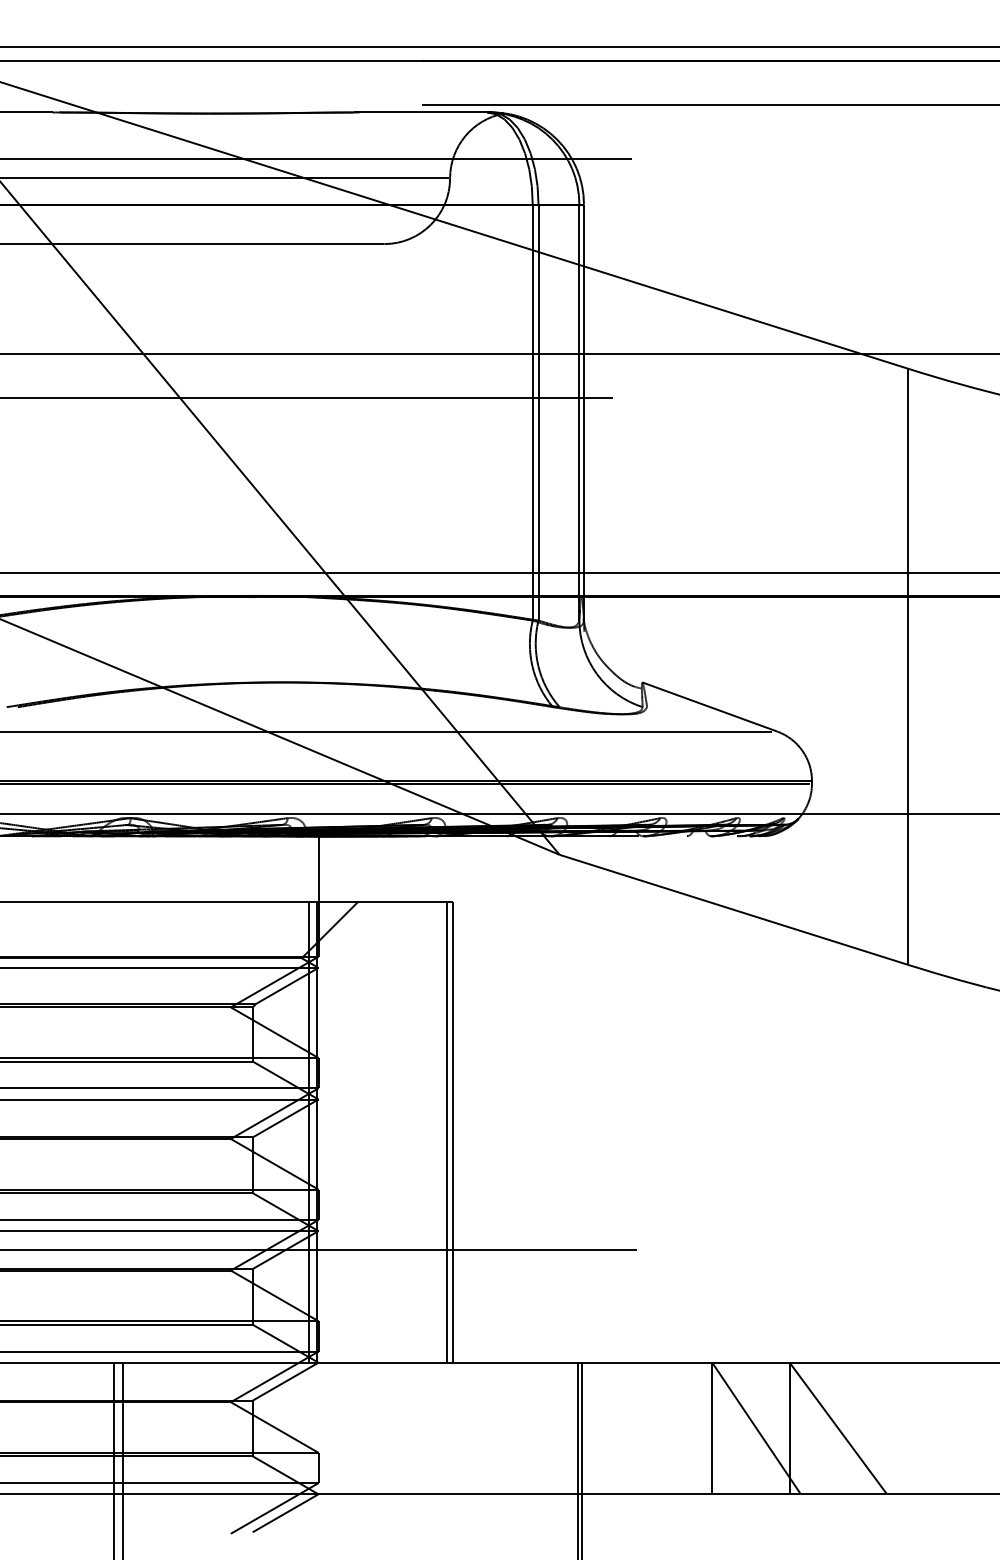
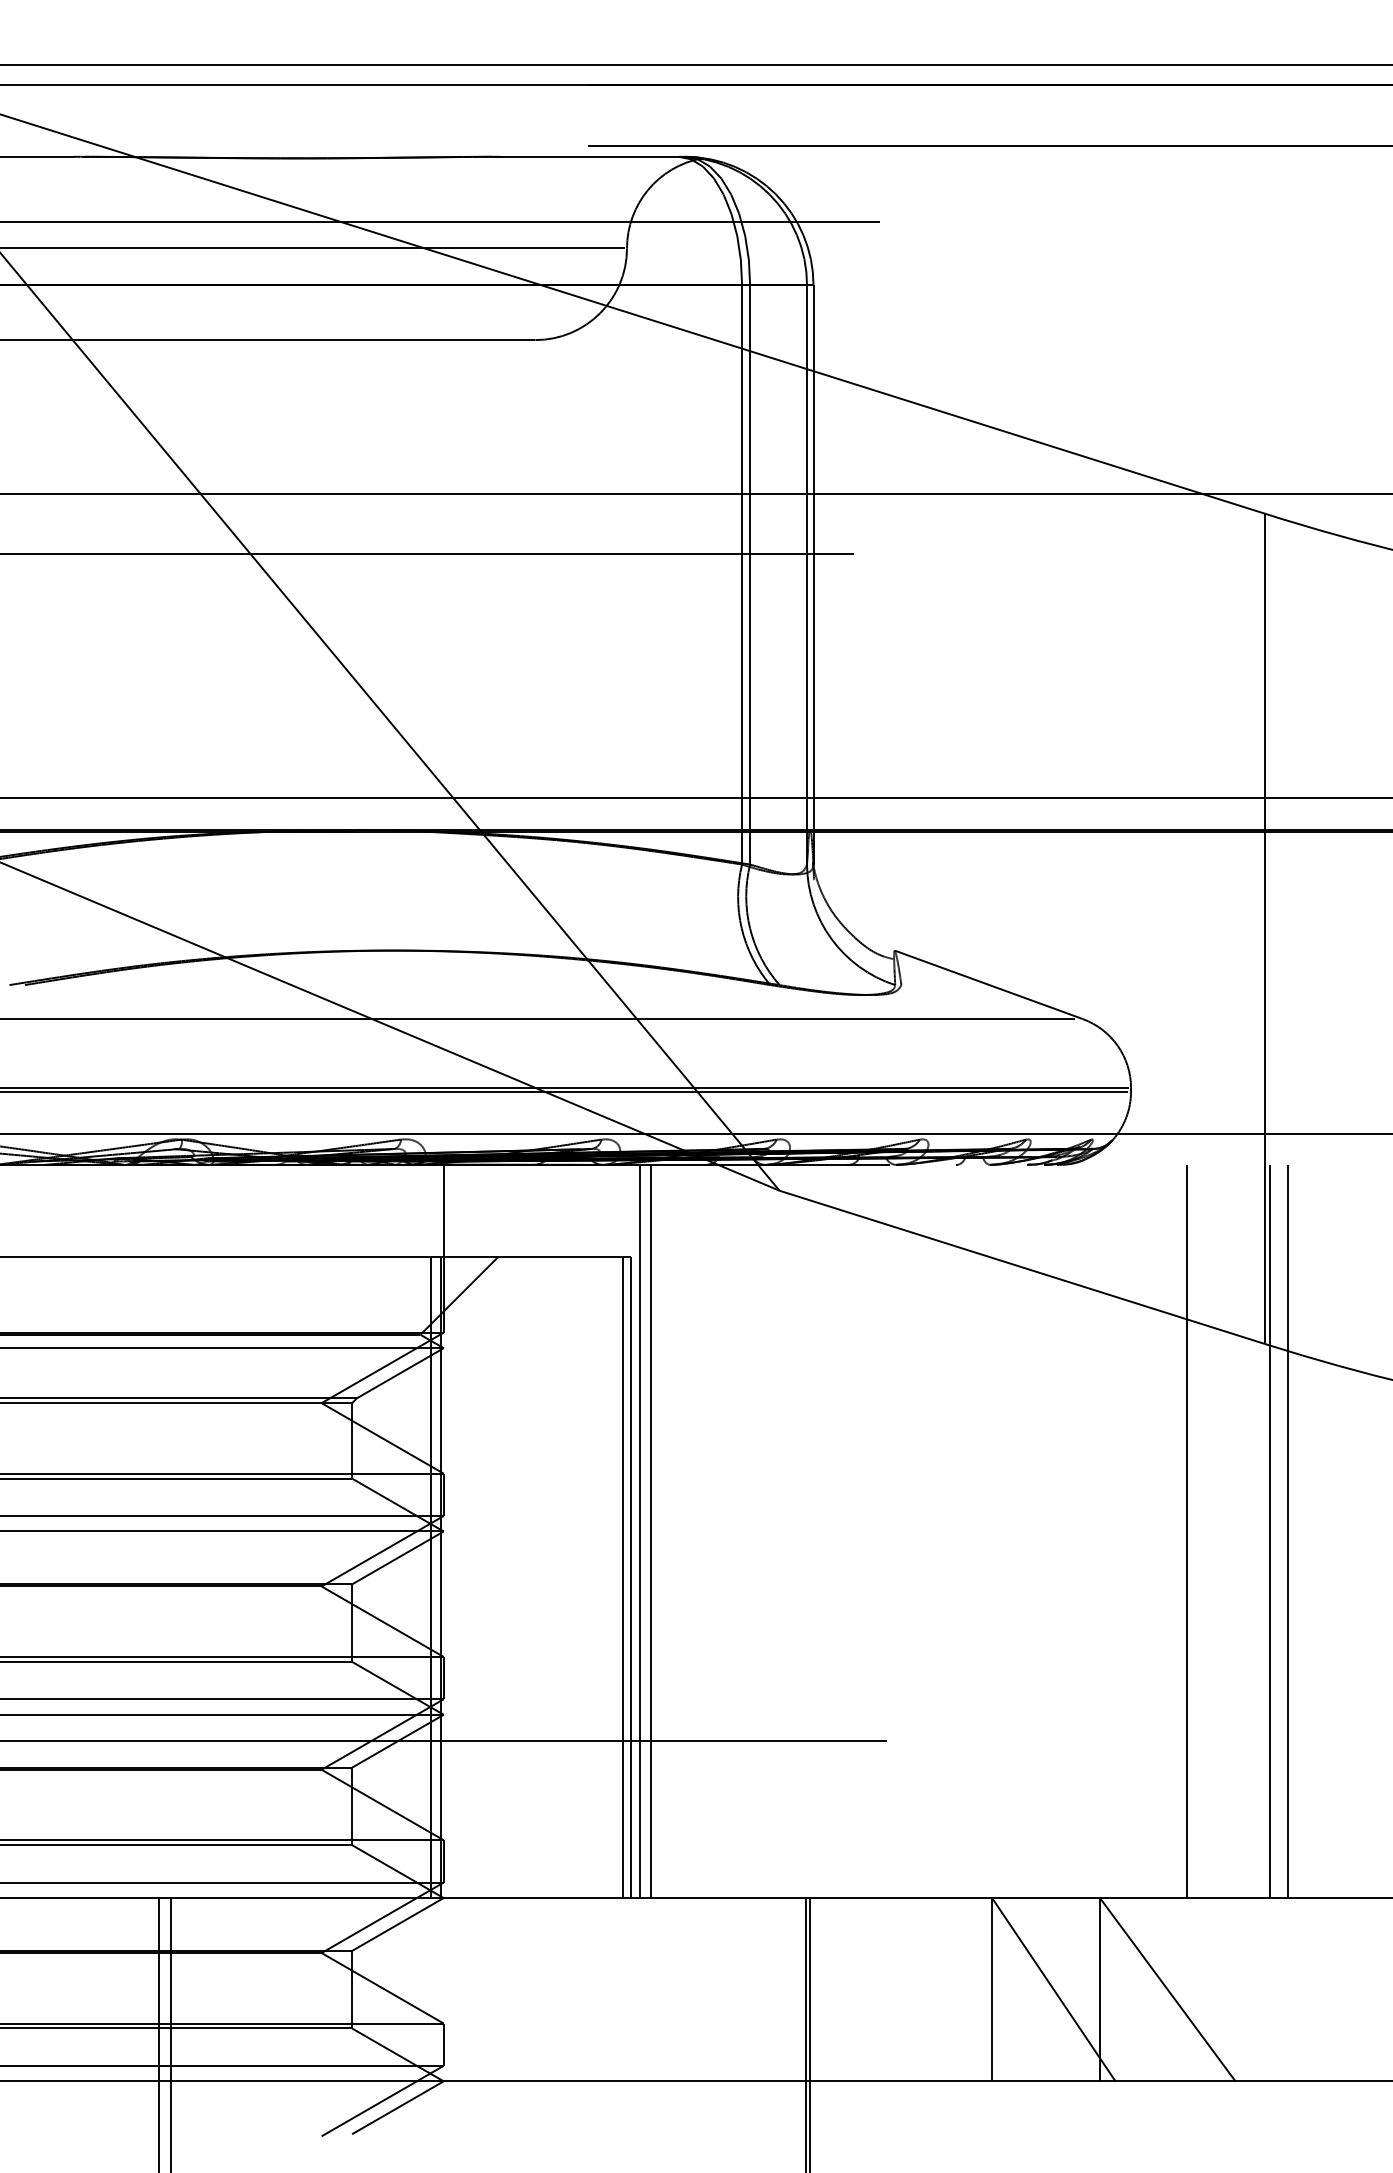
line: (459, 1099) -> (639, 1531), added
line: (466, 1099) -> (650, 1531), added
line: (851, 1099) -> (1186, 1531), added
line: (911, 1099) -> (1269, 1531), added
line: (925, 1099) -> (1288, 1531), added

